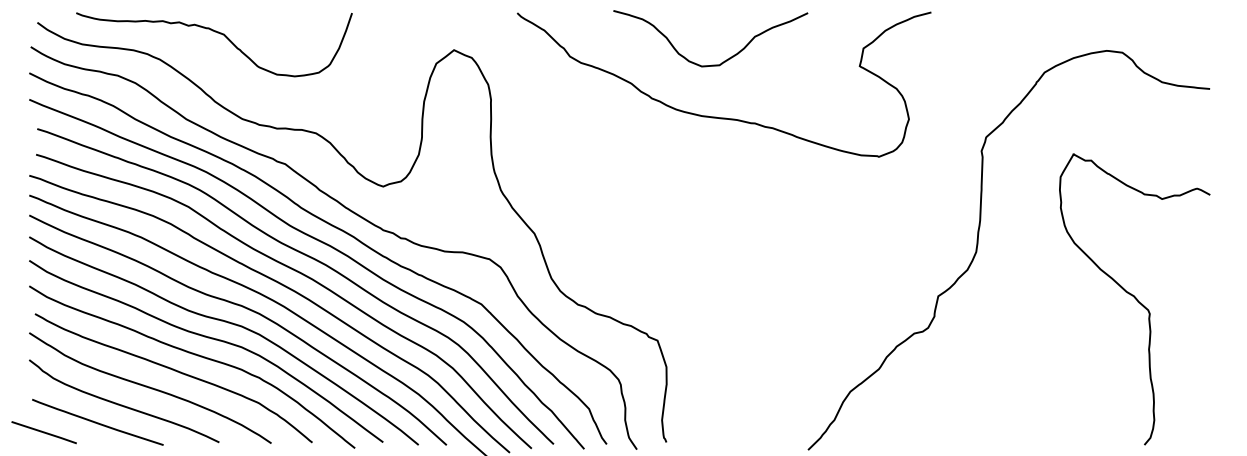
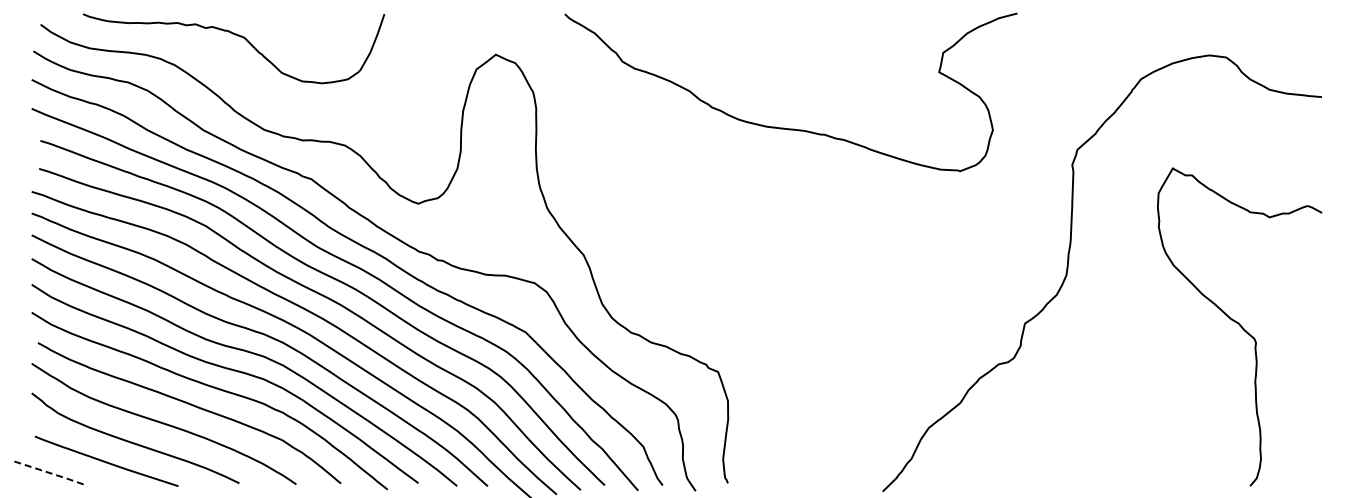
curve: (711, 64) -> (777, 70), removed
line: (44, 432) -> (48, 472), solid -> dashed

